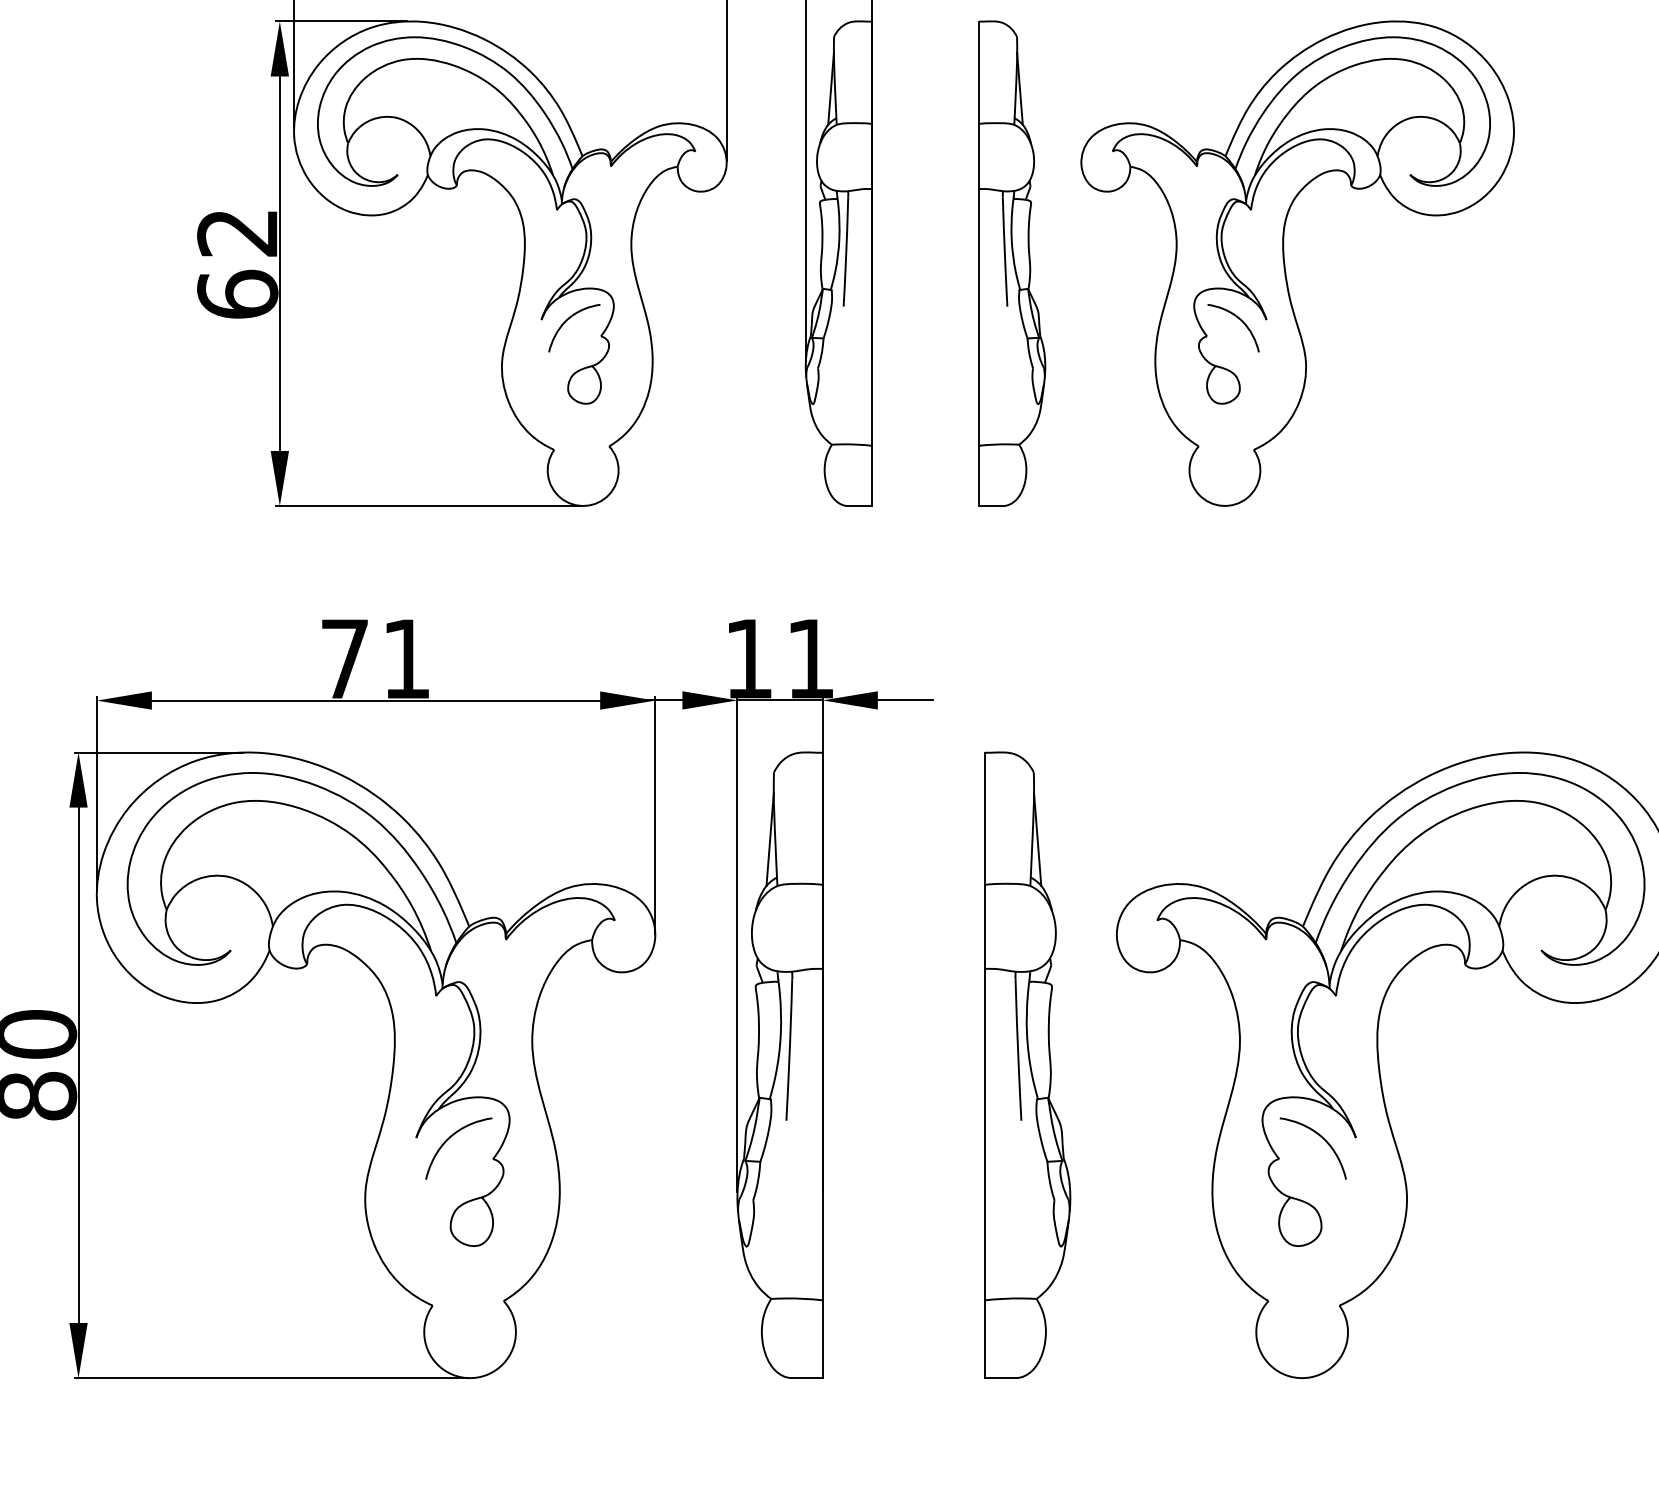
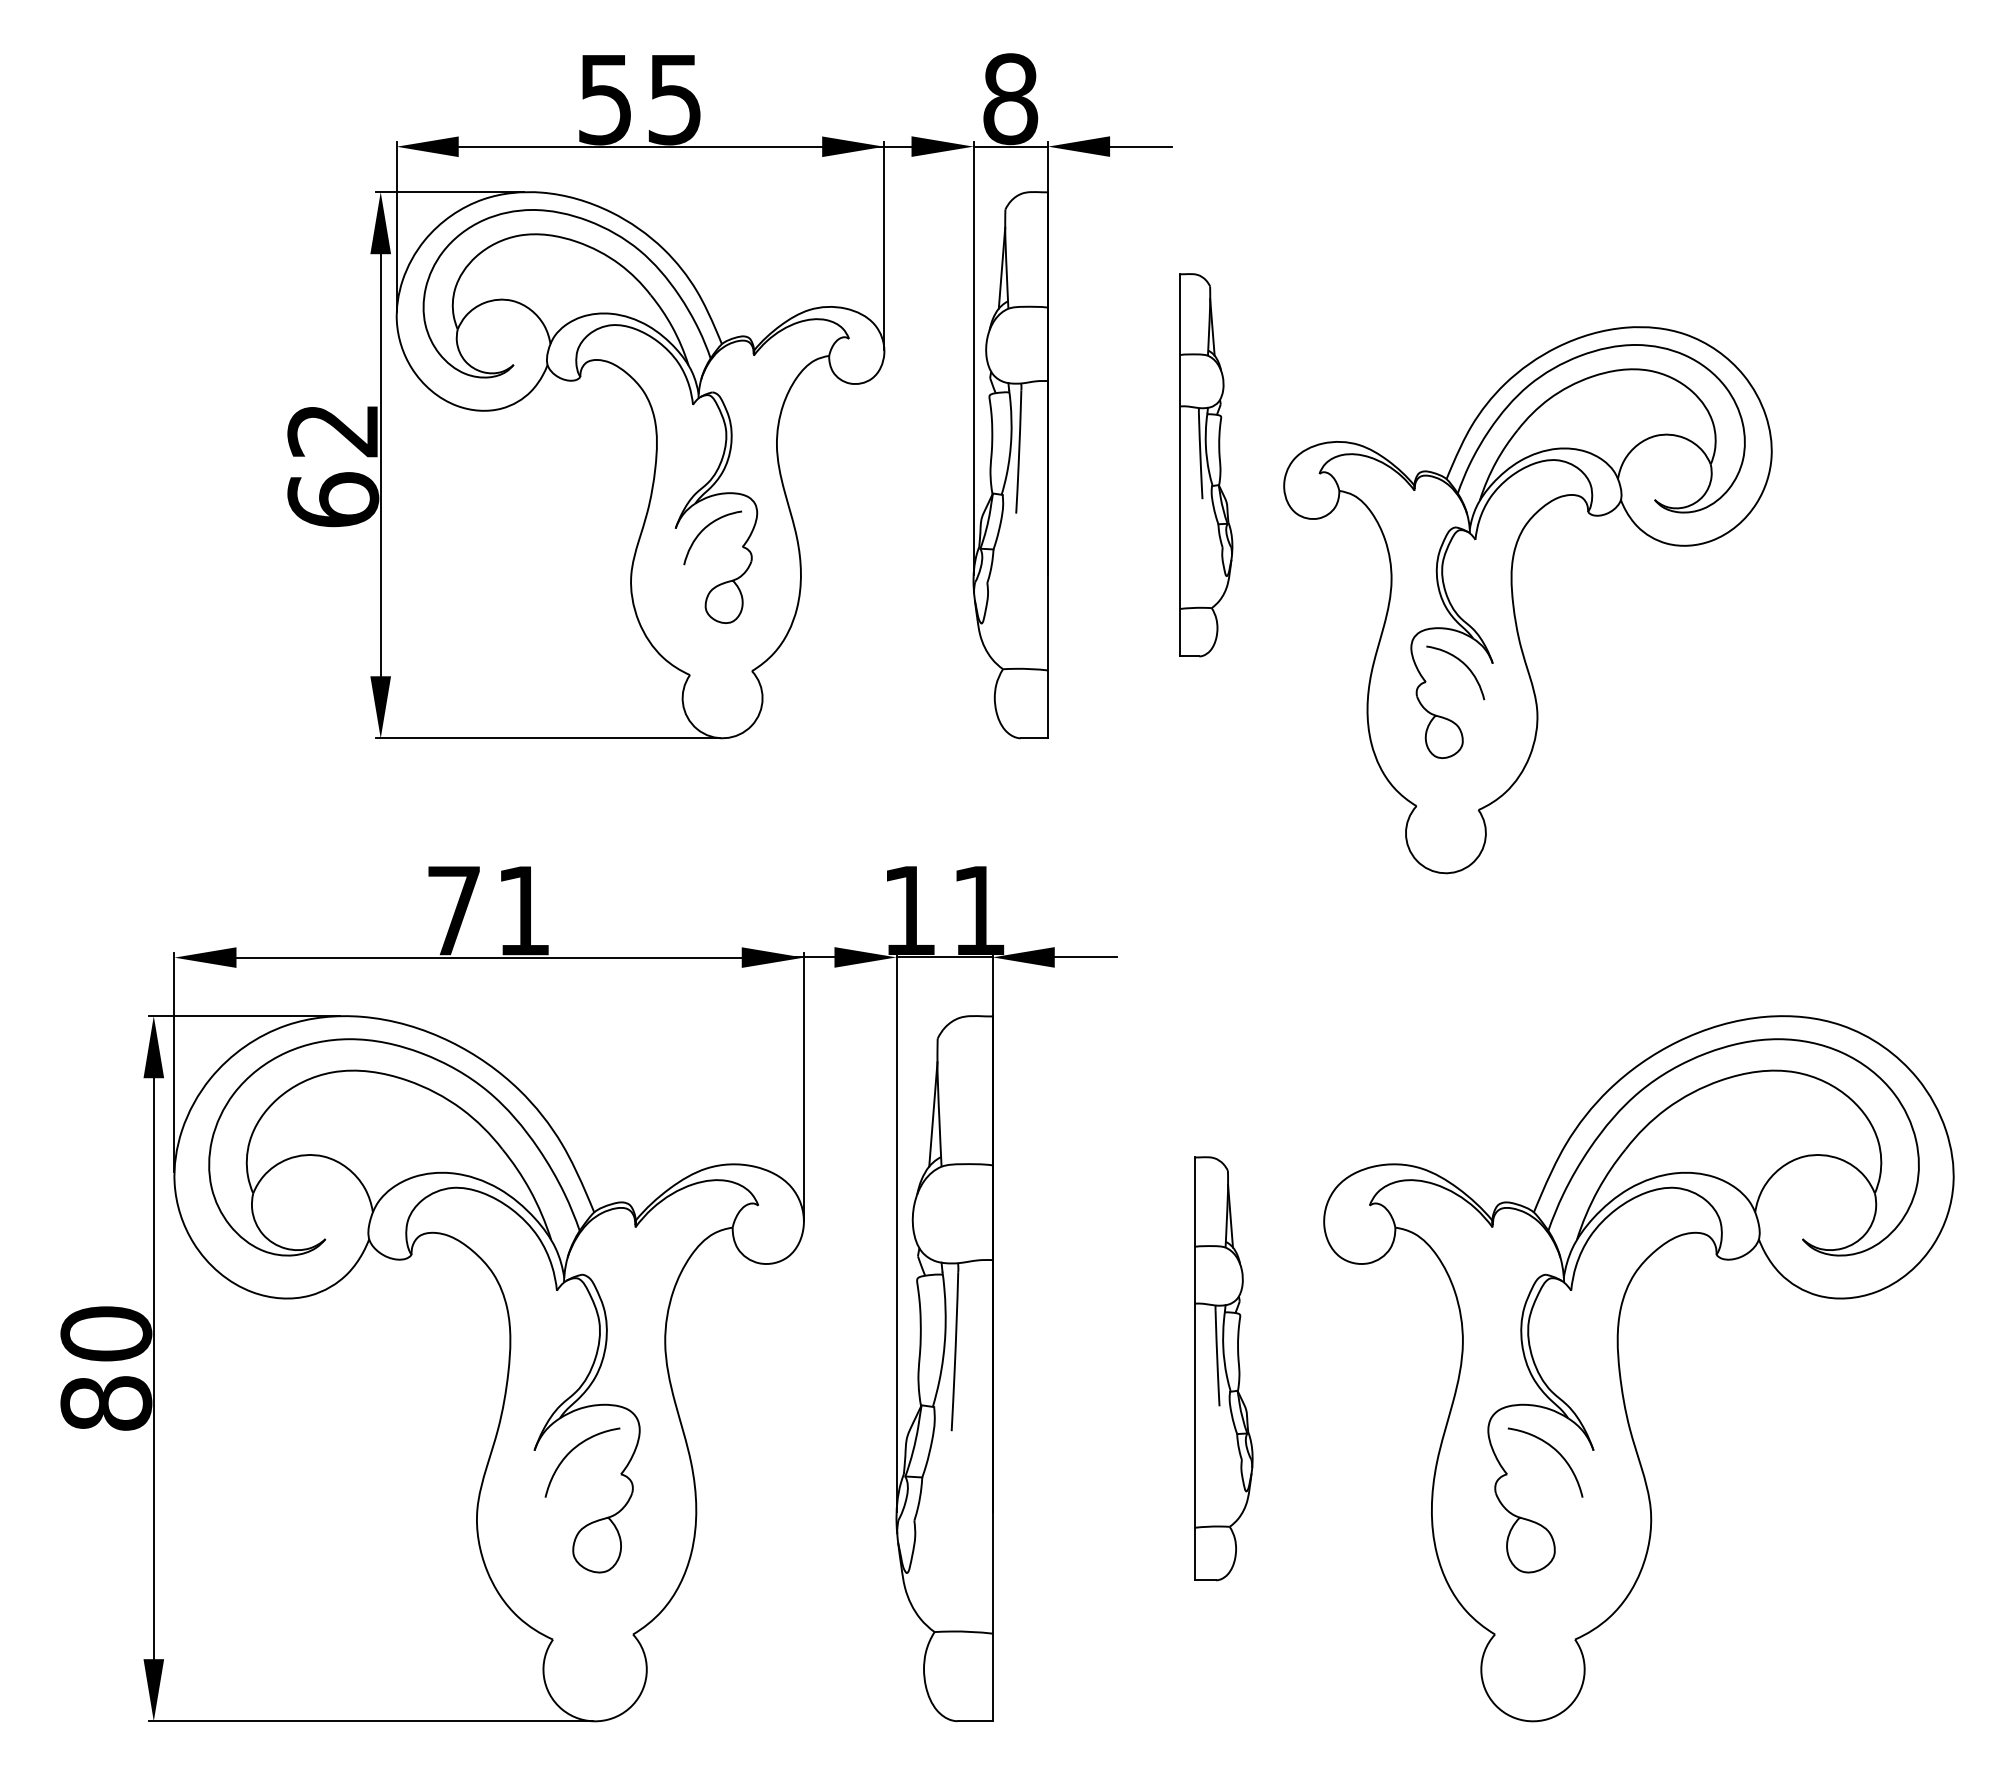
part: (1012, 263) -> (1206, 465), size x0.7
part: (1285, 266) -> (1514, 603), moved
part: (1027, 1065) -> (1223, 1368), size x0.6

